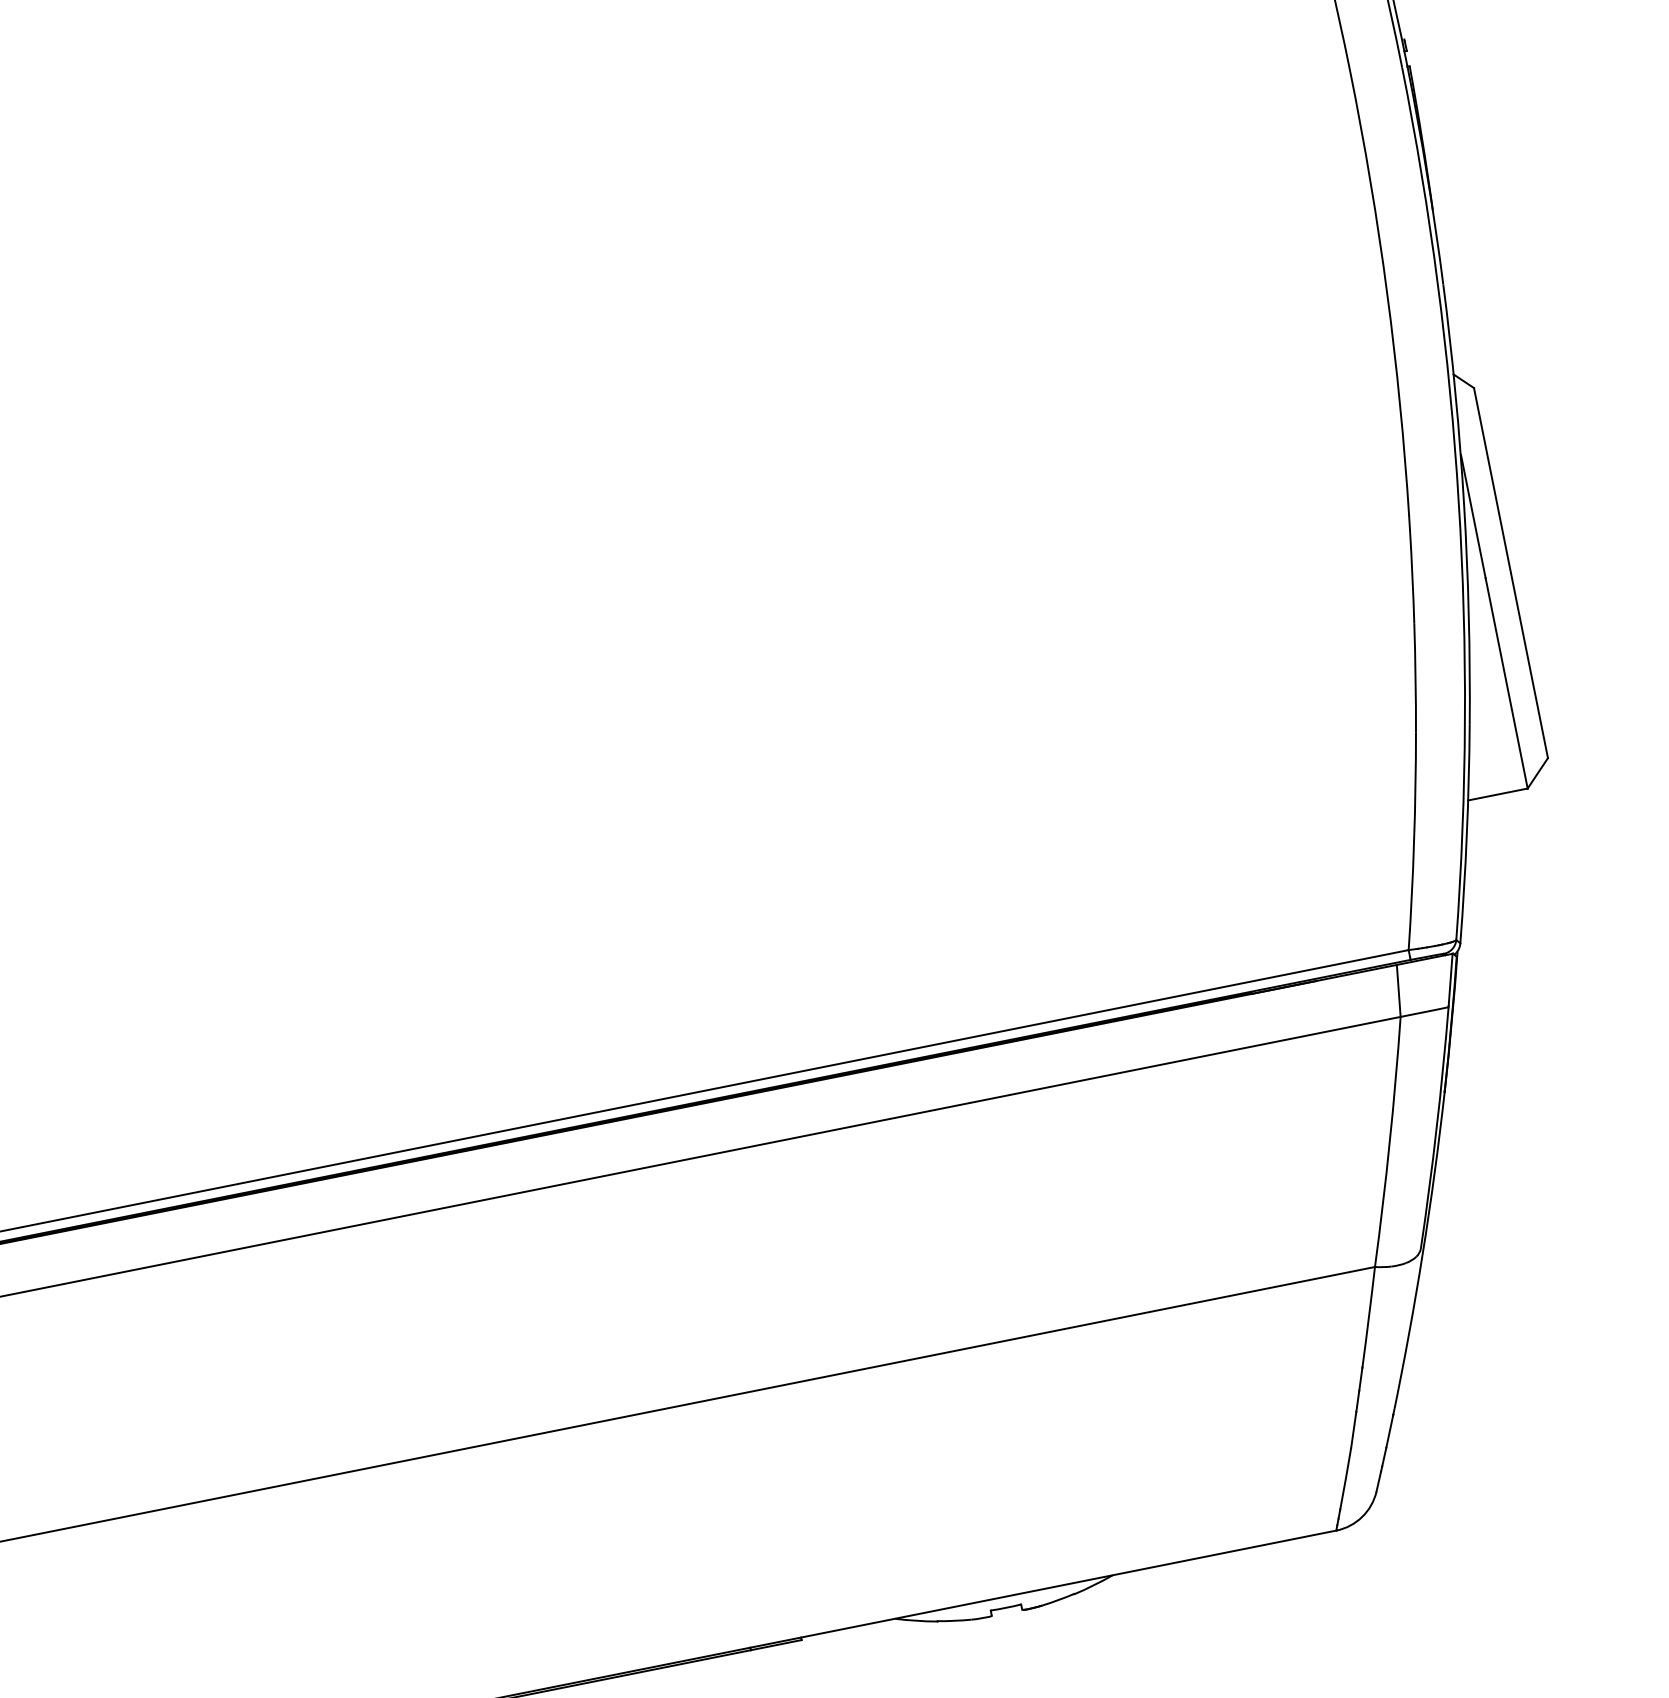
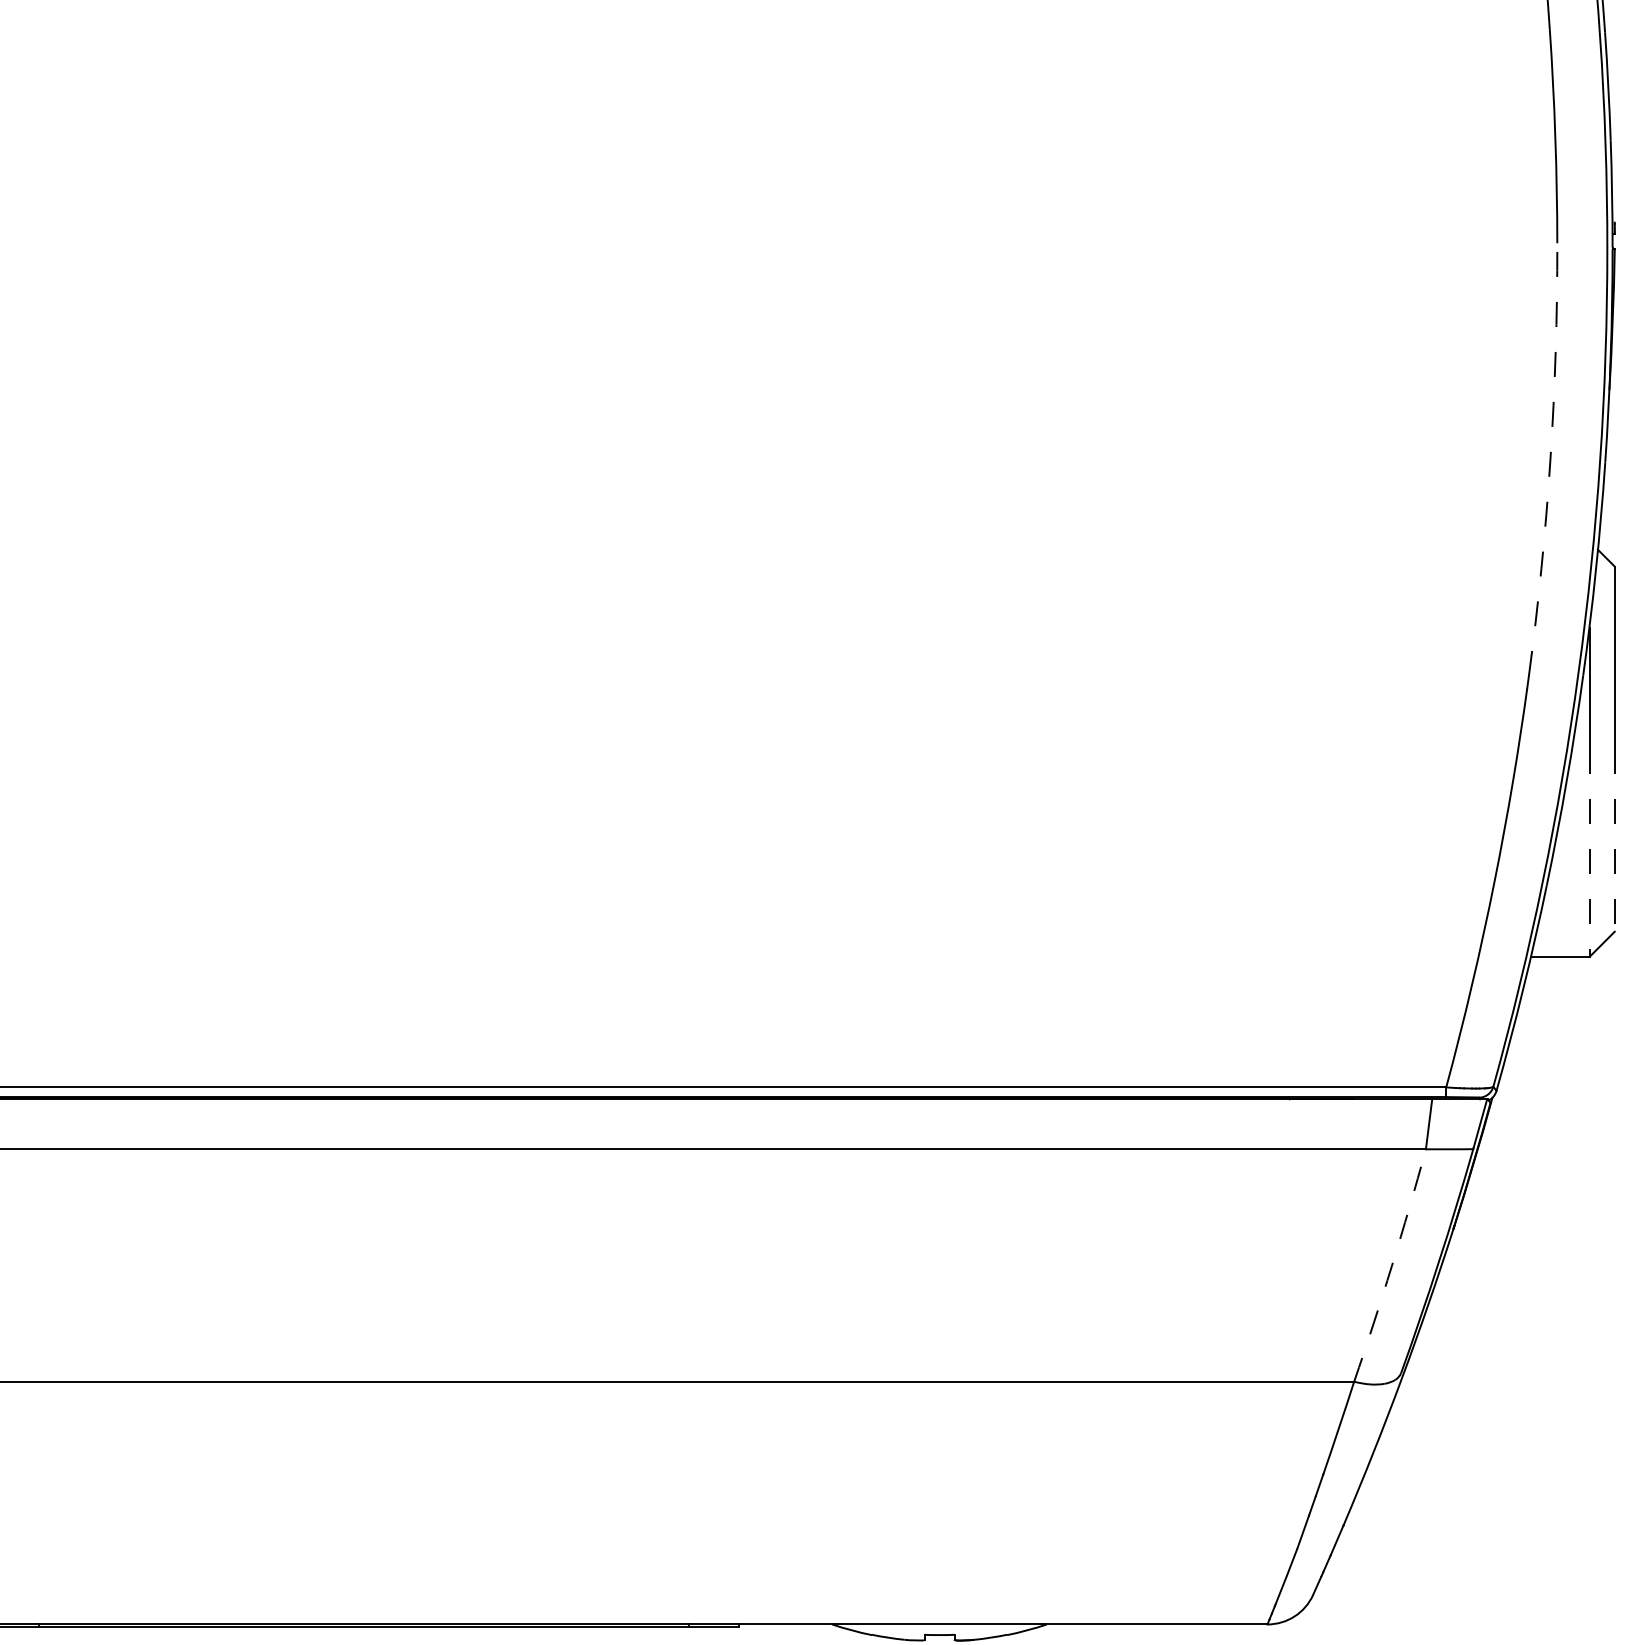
arc: (1387, 293) -> (1550, 460), solid -> dashed
line: (1529, 665) -> (1614, 840), solid -> dashed
line: (1506, 682) -> (1589, 852), solid -> dashed
arc: (1389, 1142) -> (1391, 1266), solid -> dashed

